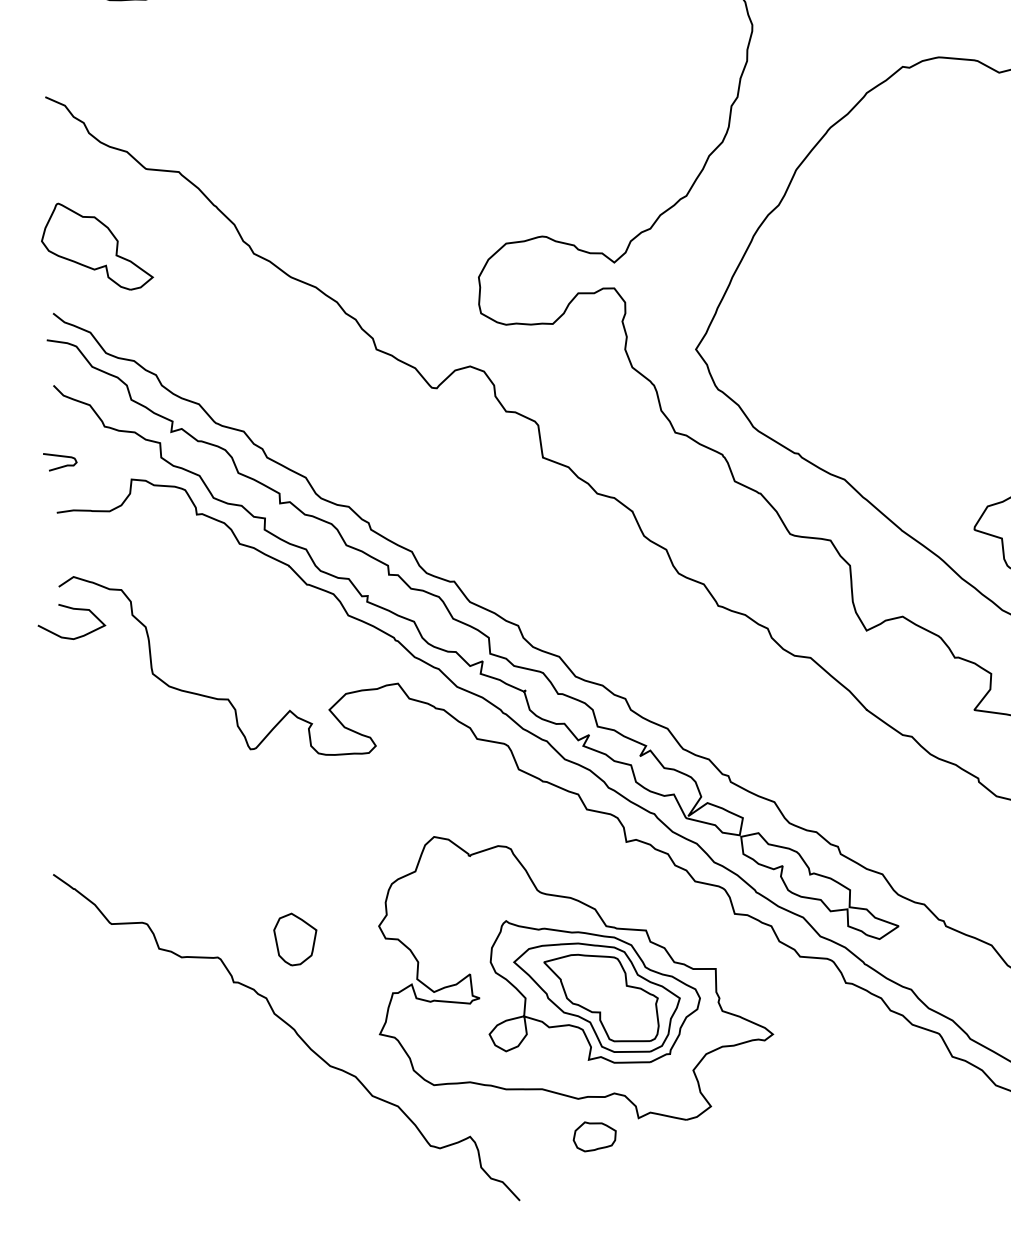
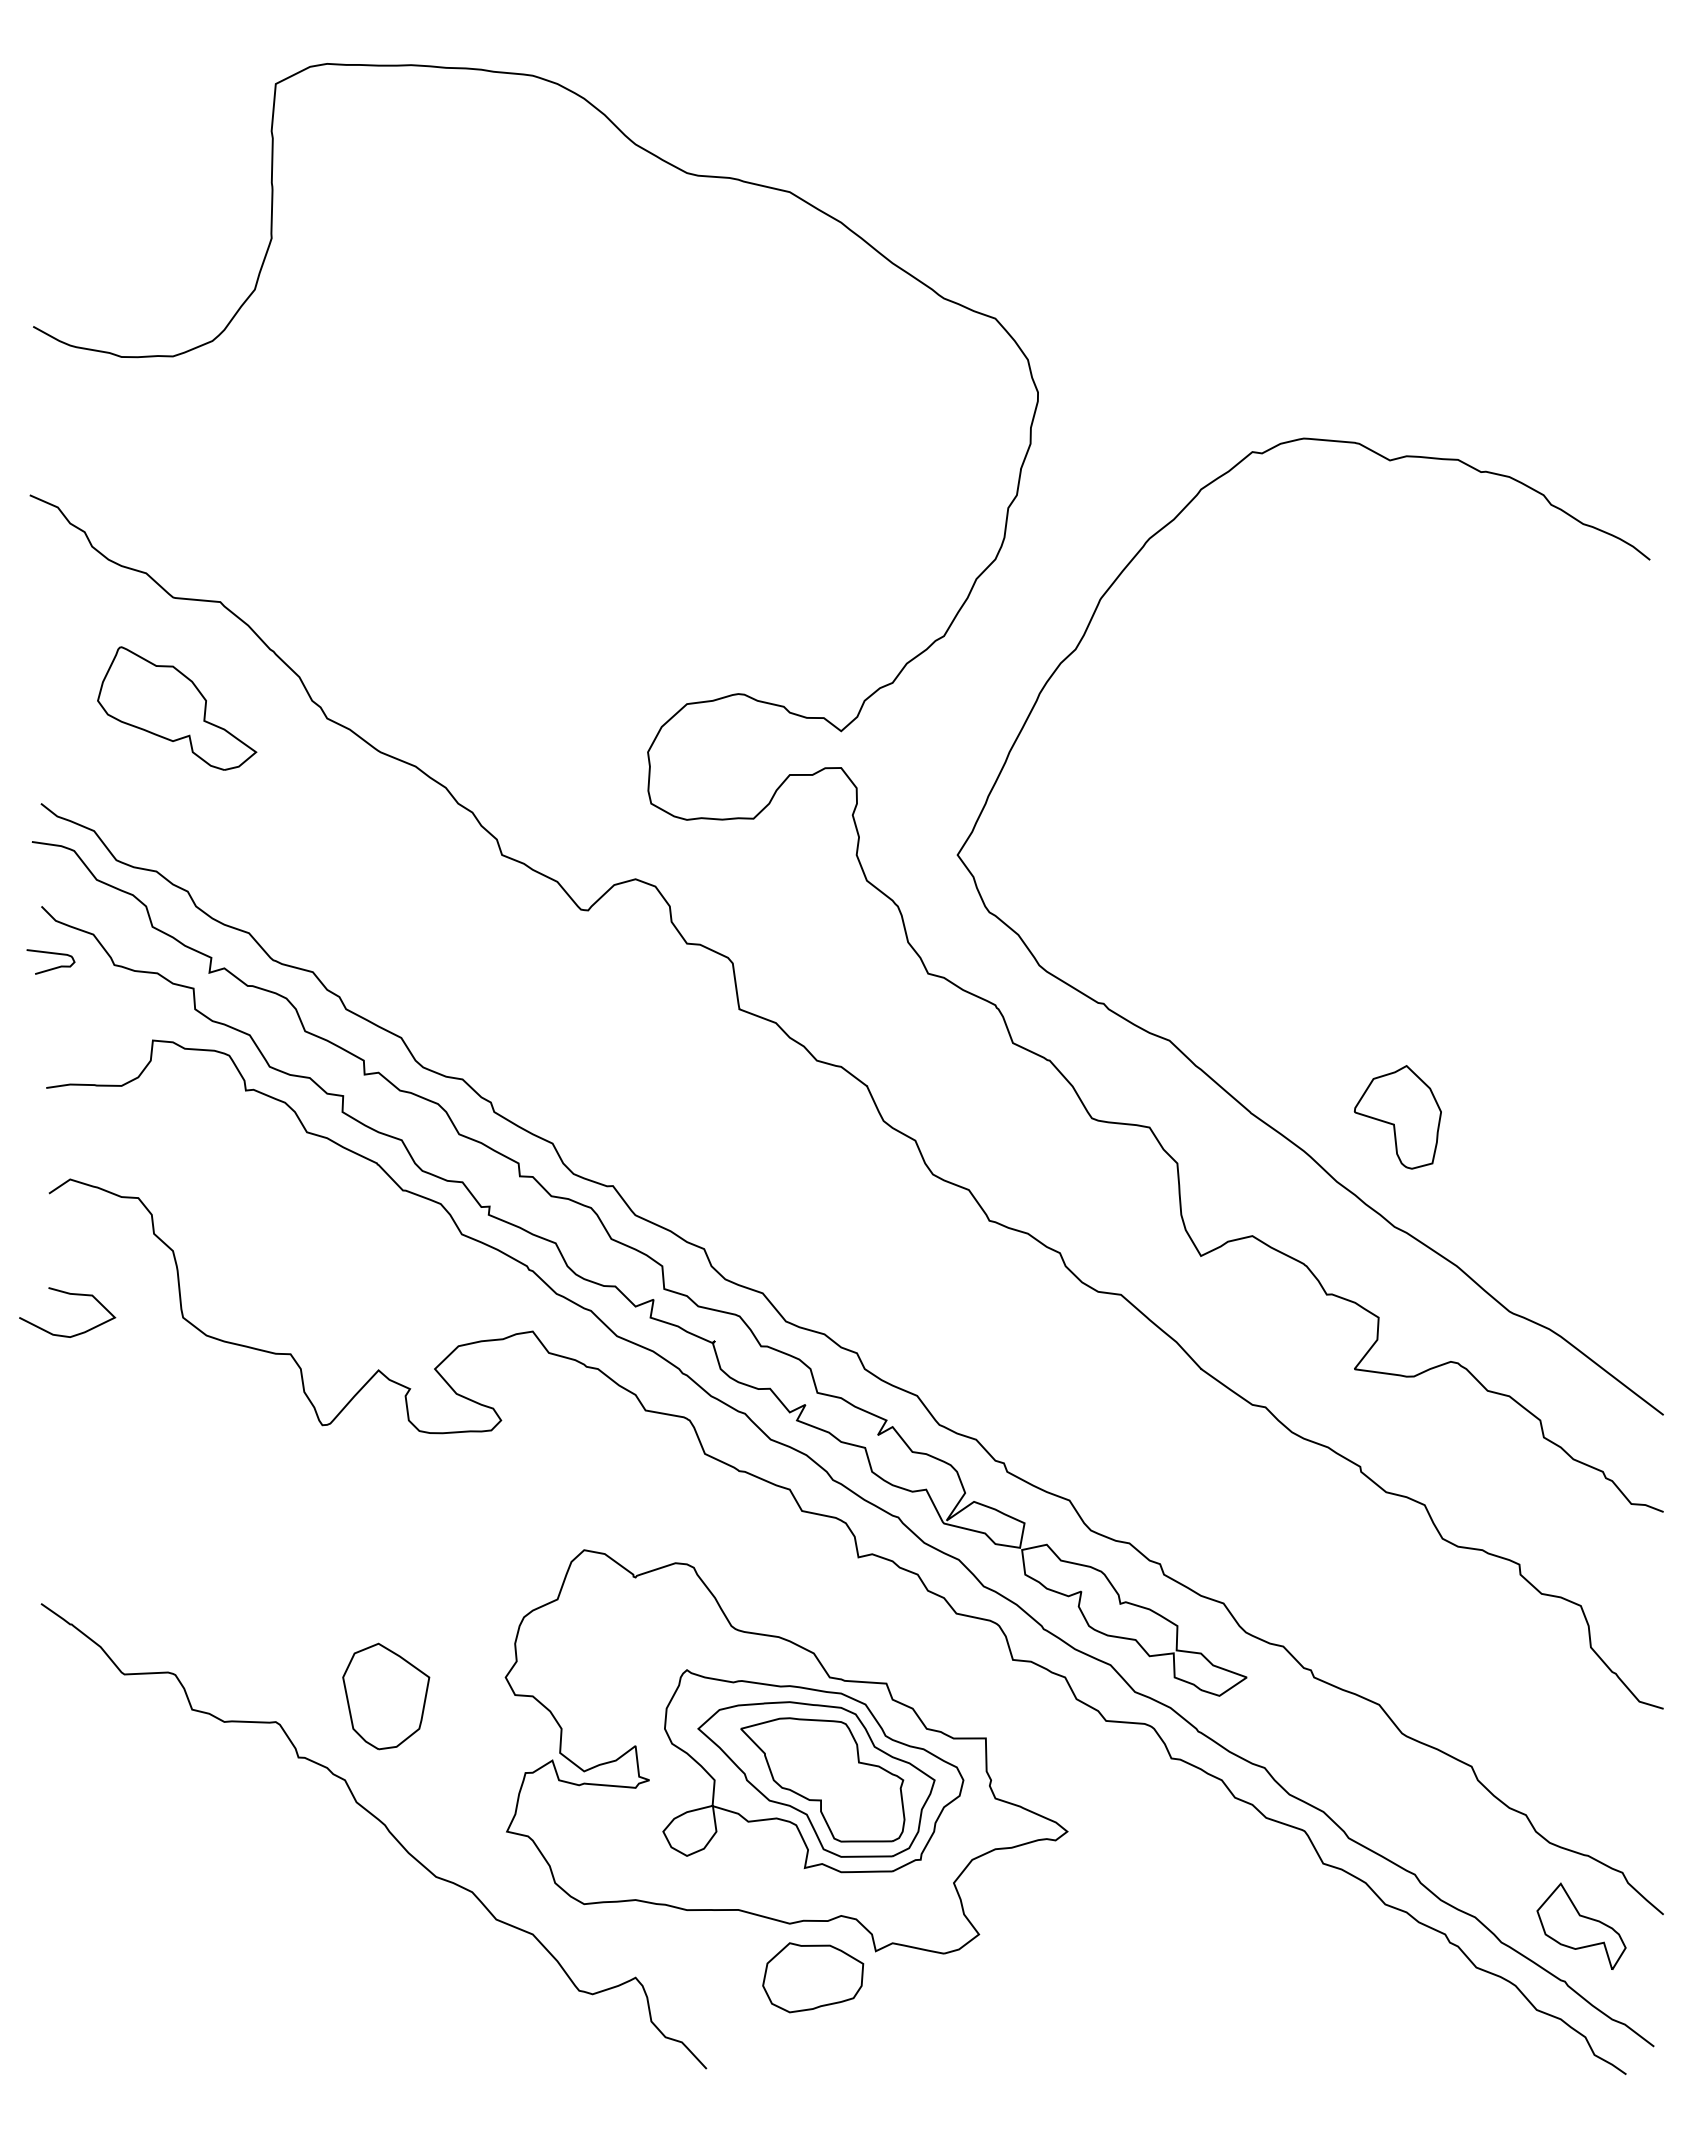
part: (97, 246) -> (177, 708), moved
curve: (61, 466) -> (53, 967), moved
curve: (72, 609) -> (68, 1294), moved
part: (295, 939) -> (386, 1696), size x1.43
part: (594, 1136) -> (813, 1977), size x1.67

